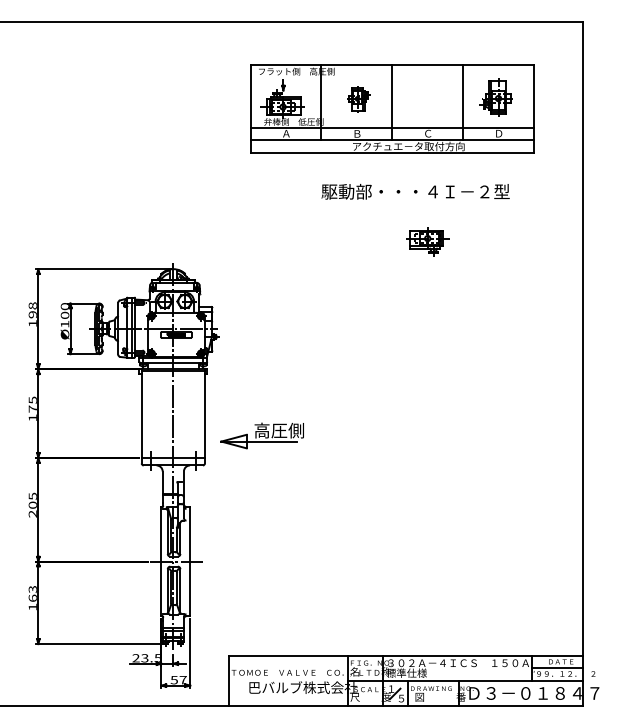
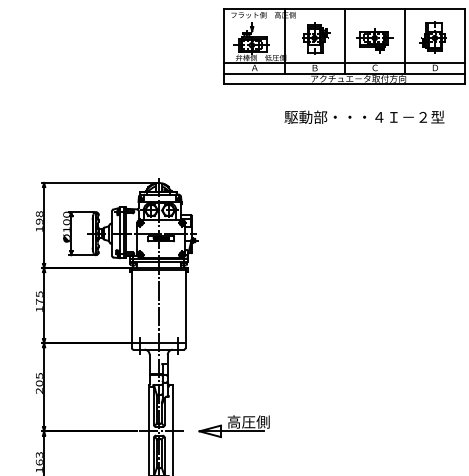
part: (358, 99) -> (315, 38), size x1.43
part: (427, 241) -> (374, 40), moved
part: (261, 435) -> (233, 426), moved

